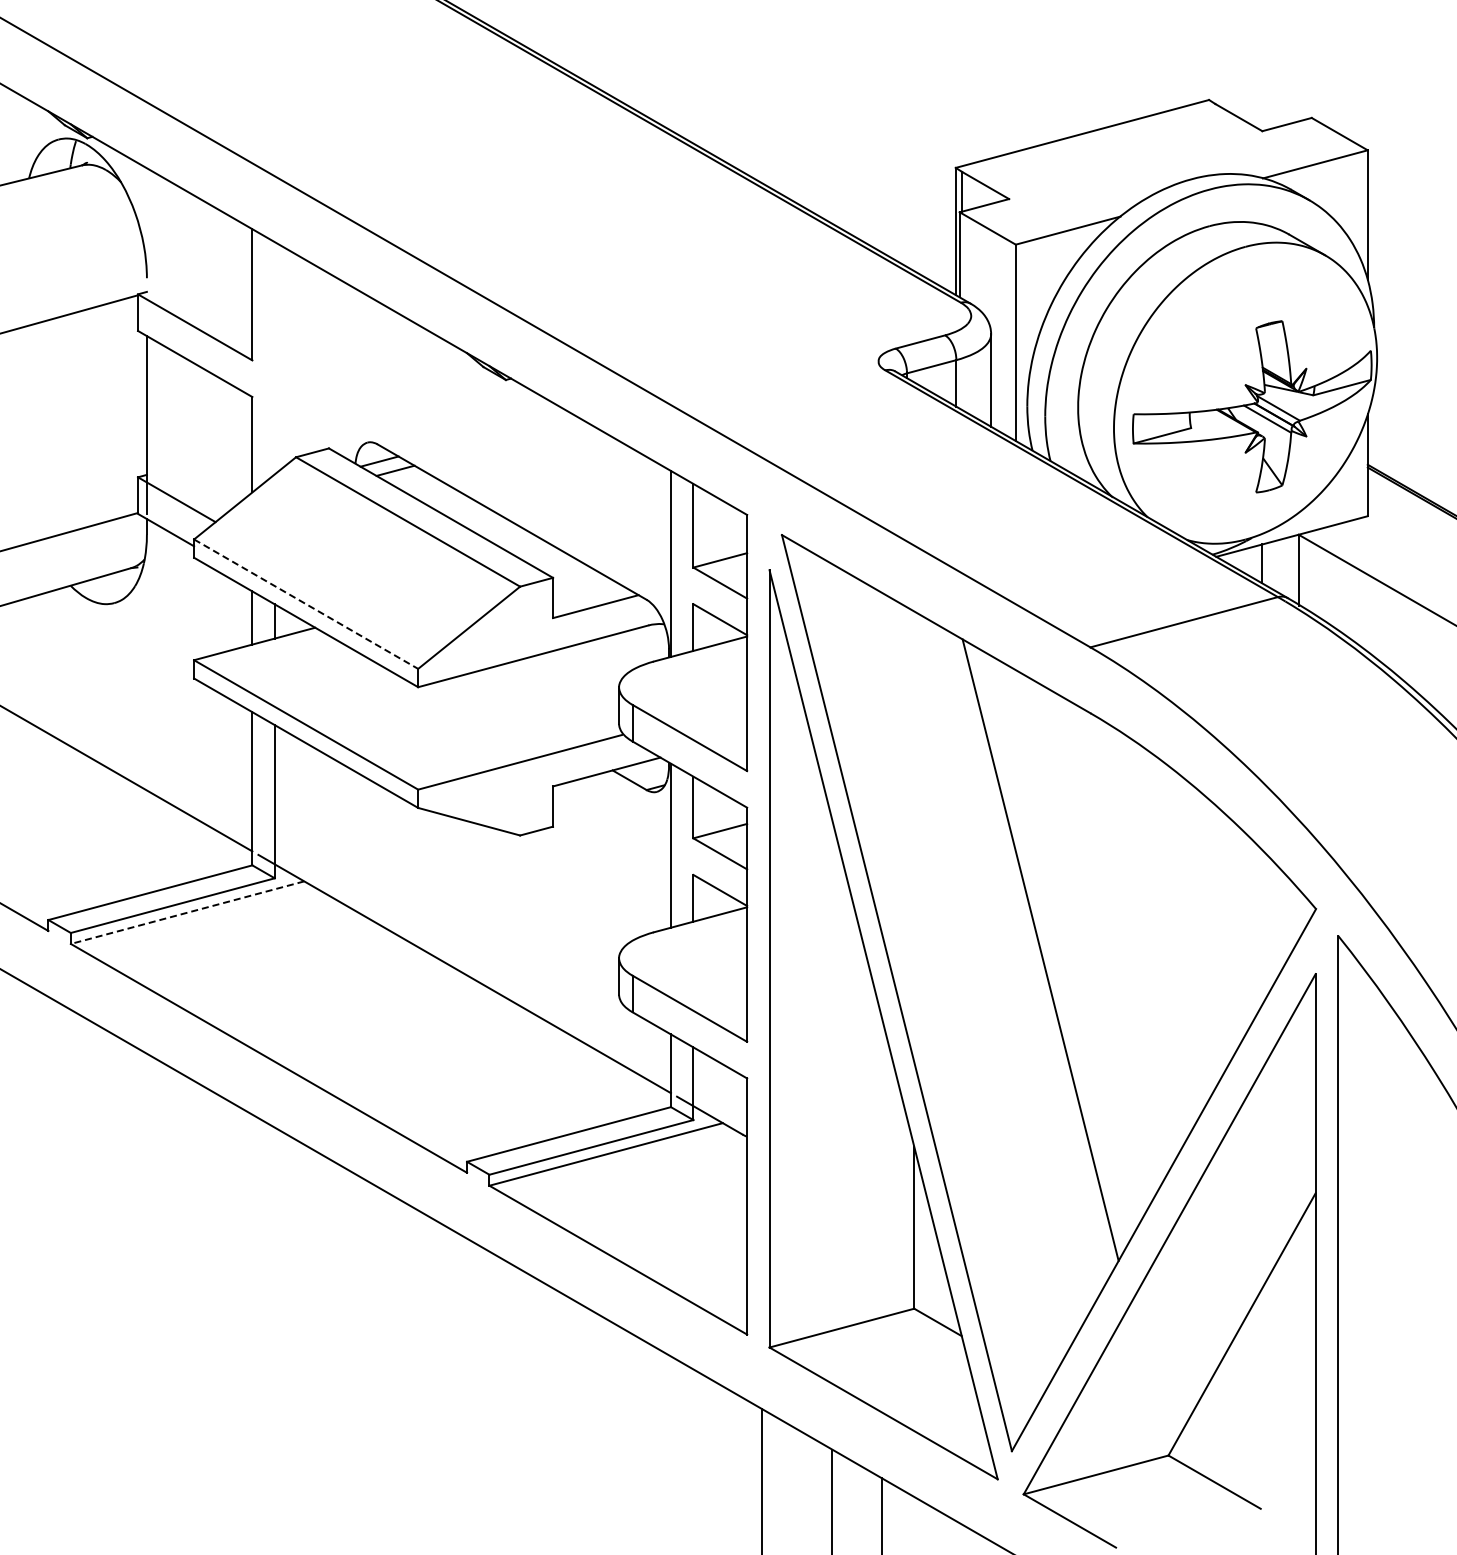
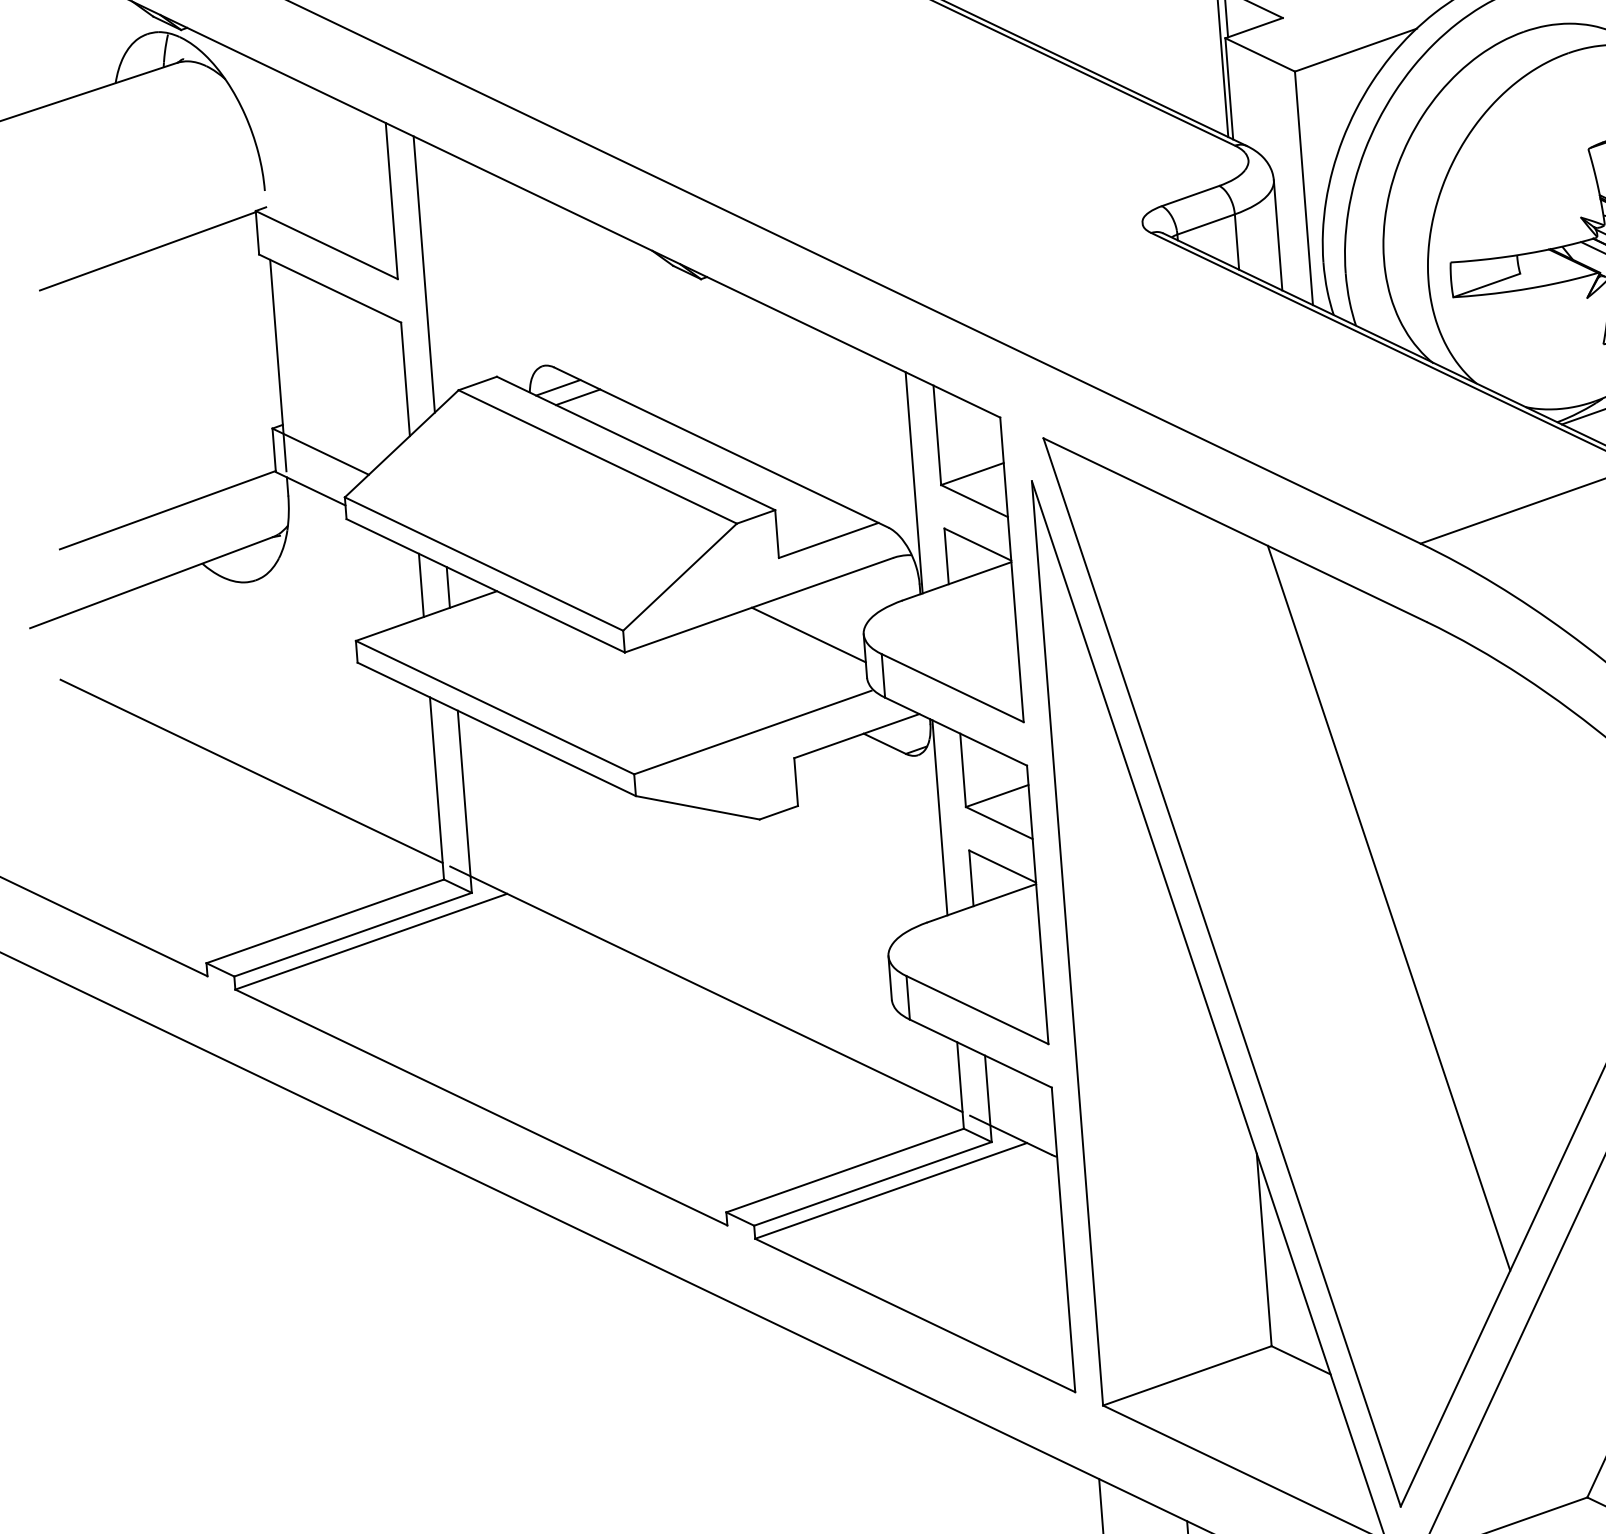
line: (274, 358) -> (423, 274), added
line: (306, 604) -> (484, 564), dashed -> solid
line: (573, 683) -> (809, 633), added
line: (187, 912) -> (371, 941), dashed -> solid

